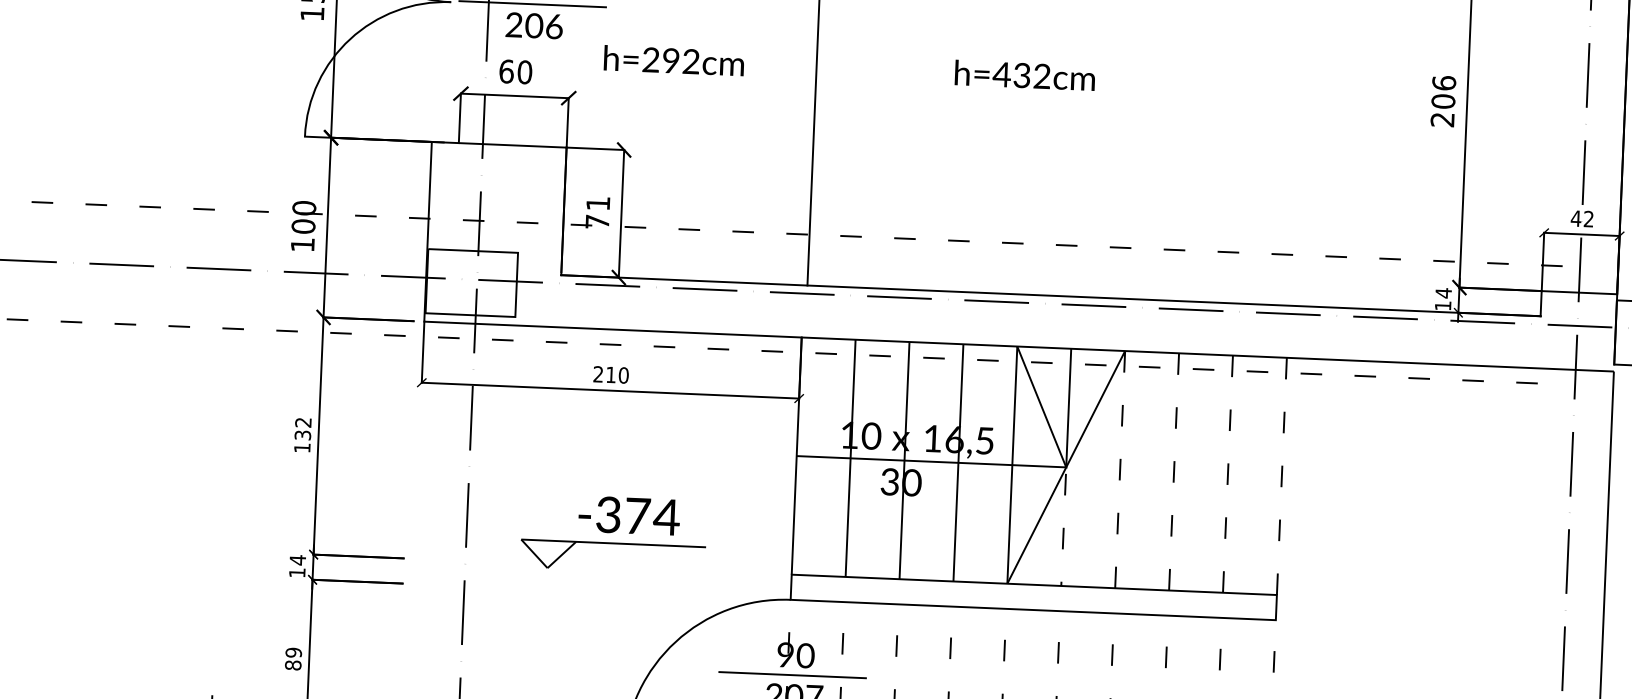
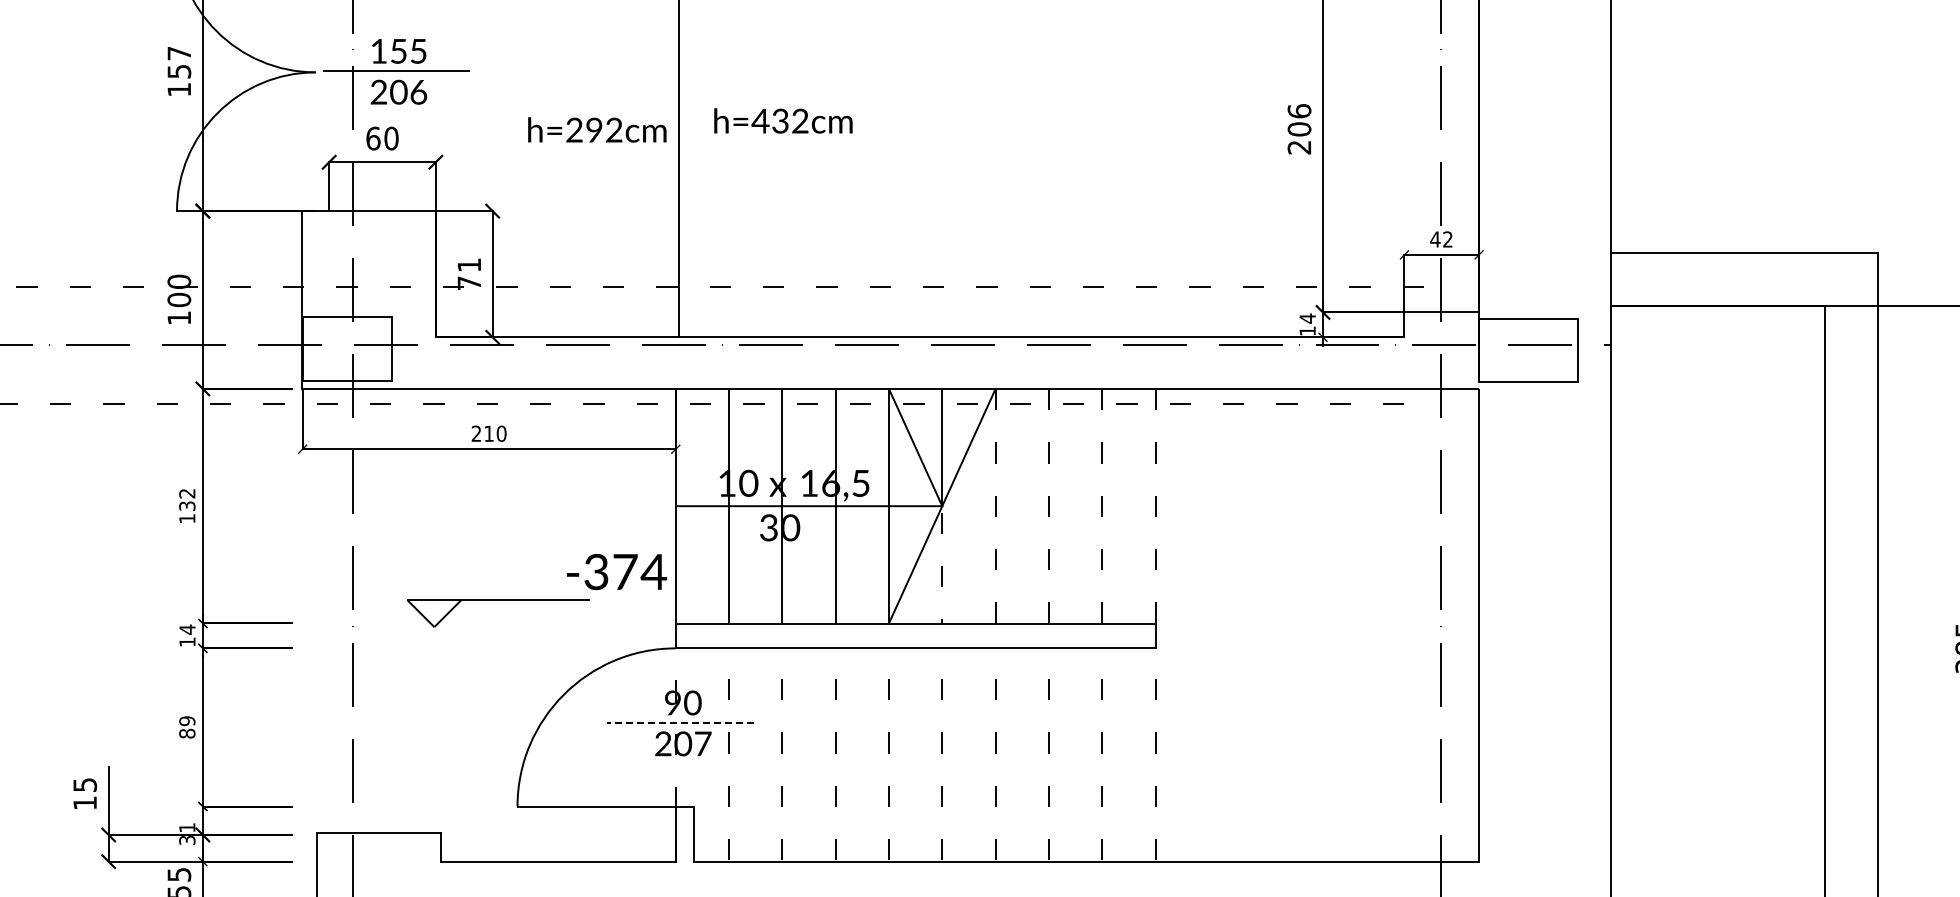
text: (674, 60) -> (597, 129), moved
text: (1025, 74) -> (783, 120), moved
text: (629, 516) -> (617, 572), moved
line: (792, 674) -> (680, 722), solid -> dashed

